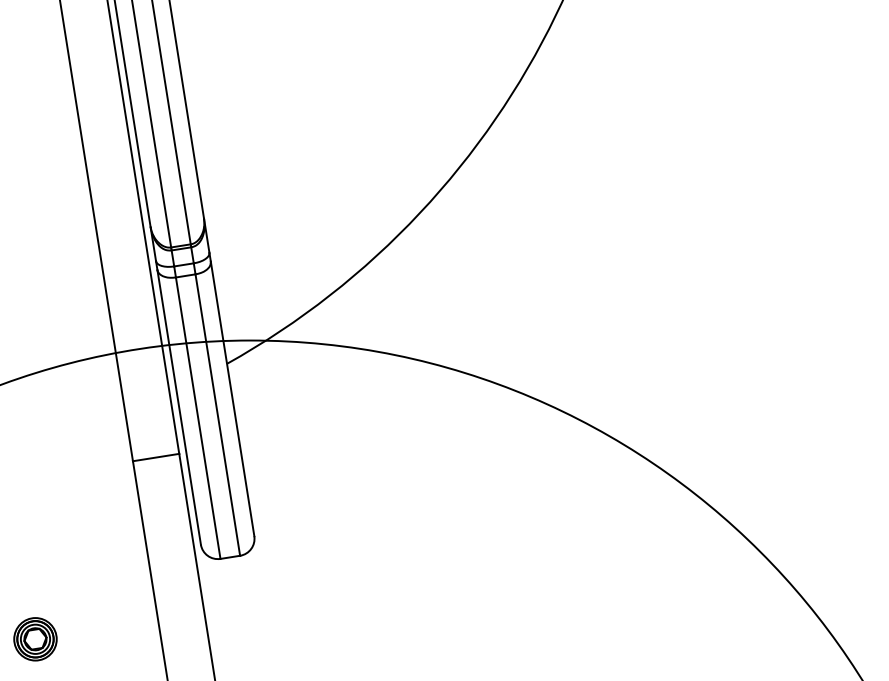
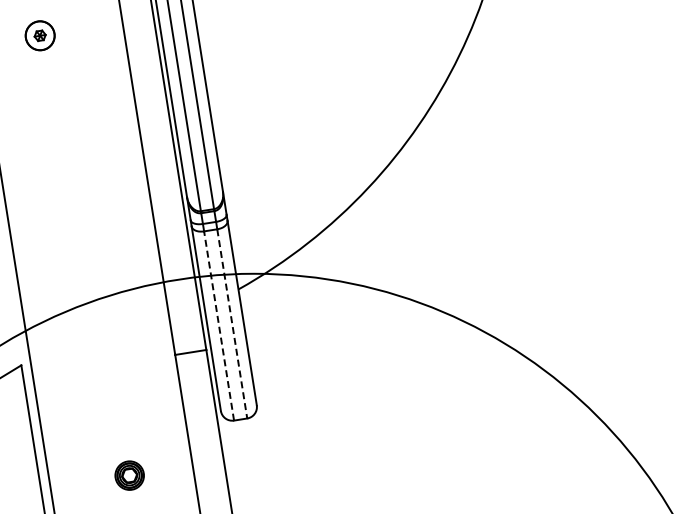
line: (218, 414) -> (232, 323), solid -> dashed
line: (198, 418) -> (219, 326), solid -> dashed
part: (35, 639) -> (129, 475), moved

